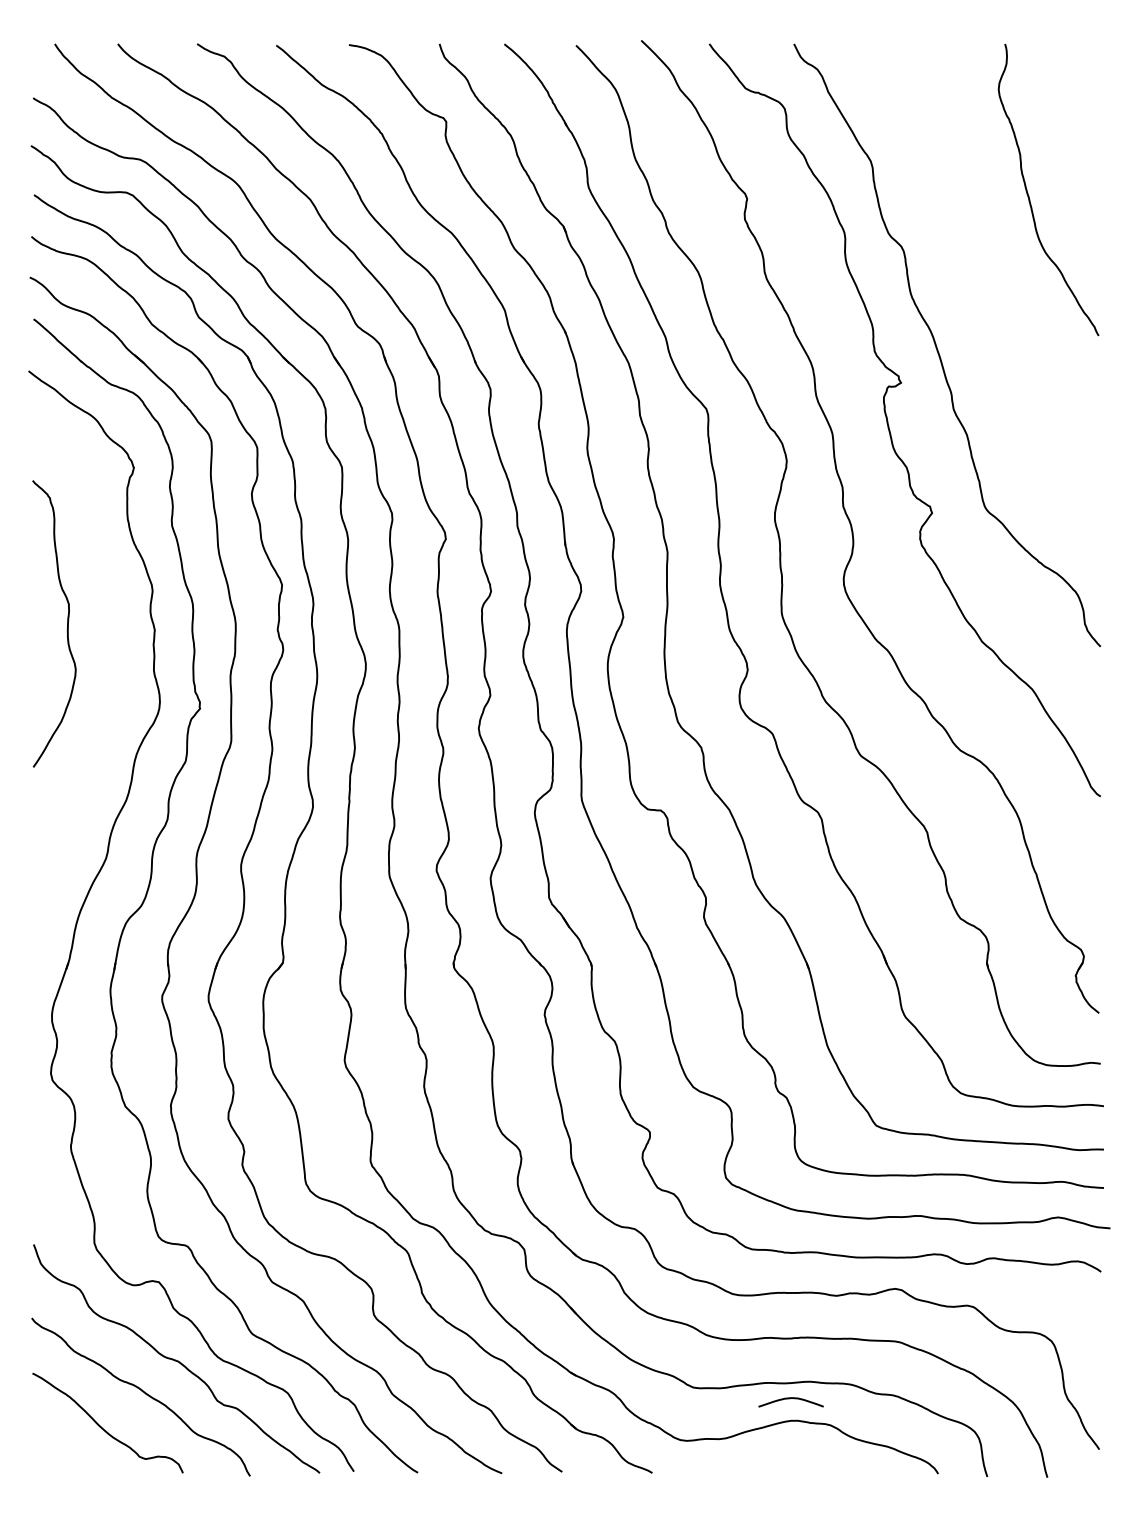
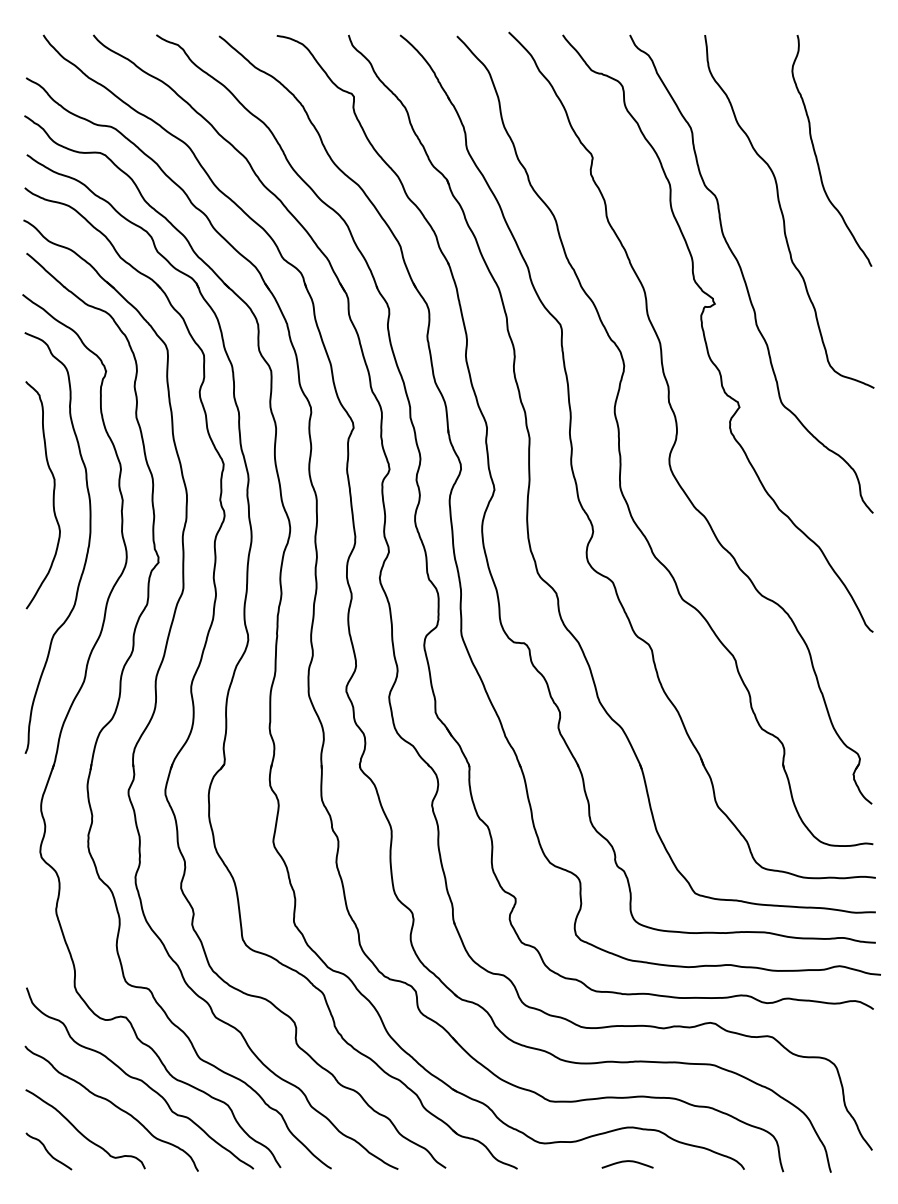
curve: (987, 269) -> (783, 213), added
curve: (110, 690) -> (87, 548), added
curve: (790, 1399) -> (627, 1162), moved
curve: (60, 1450) -> (47, 1151), added

